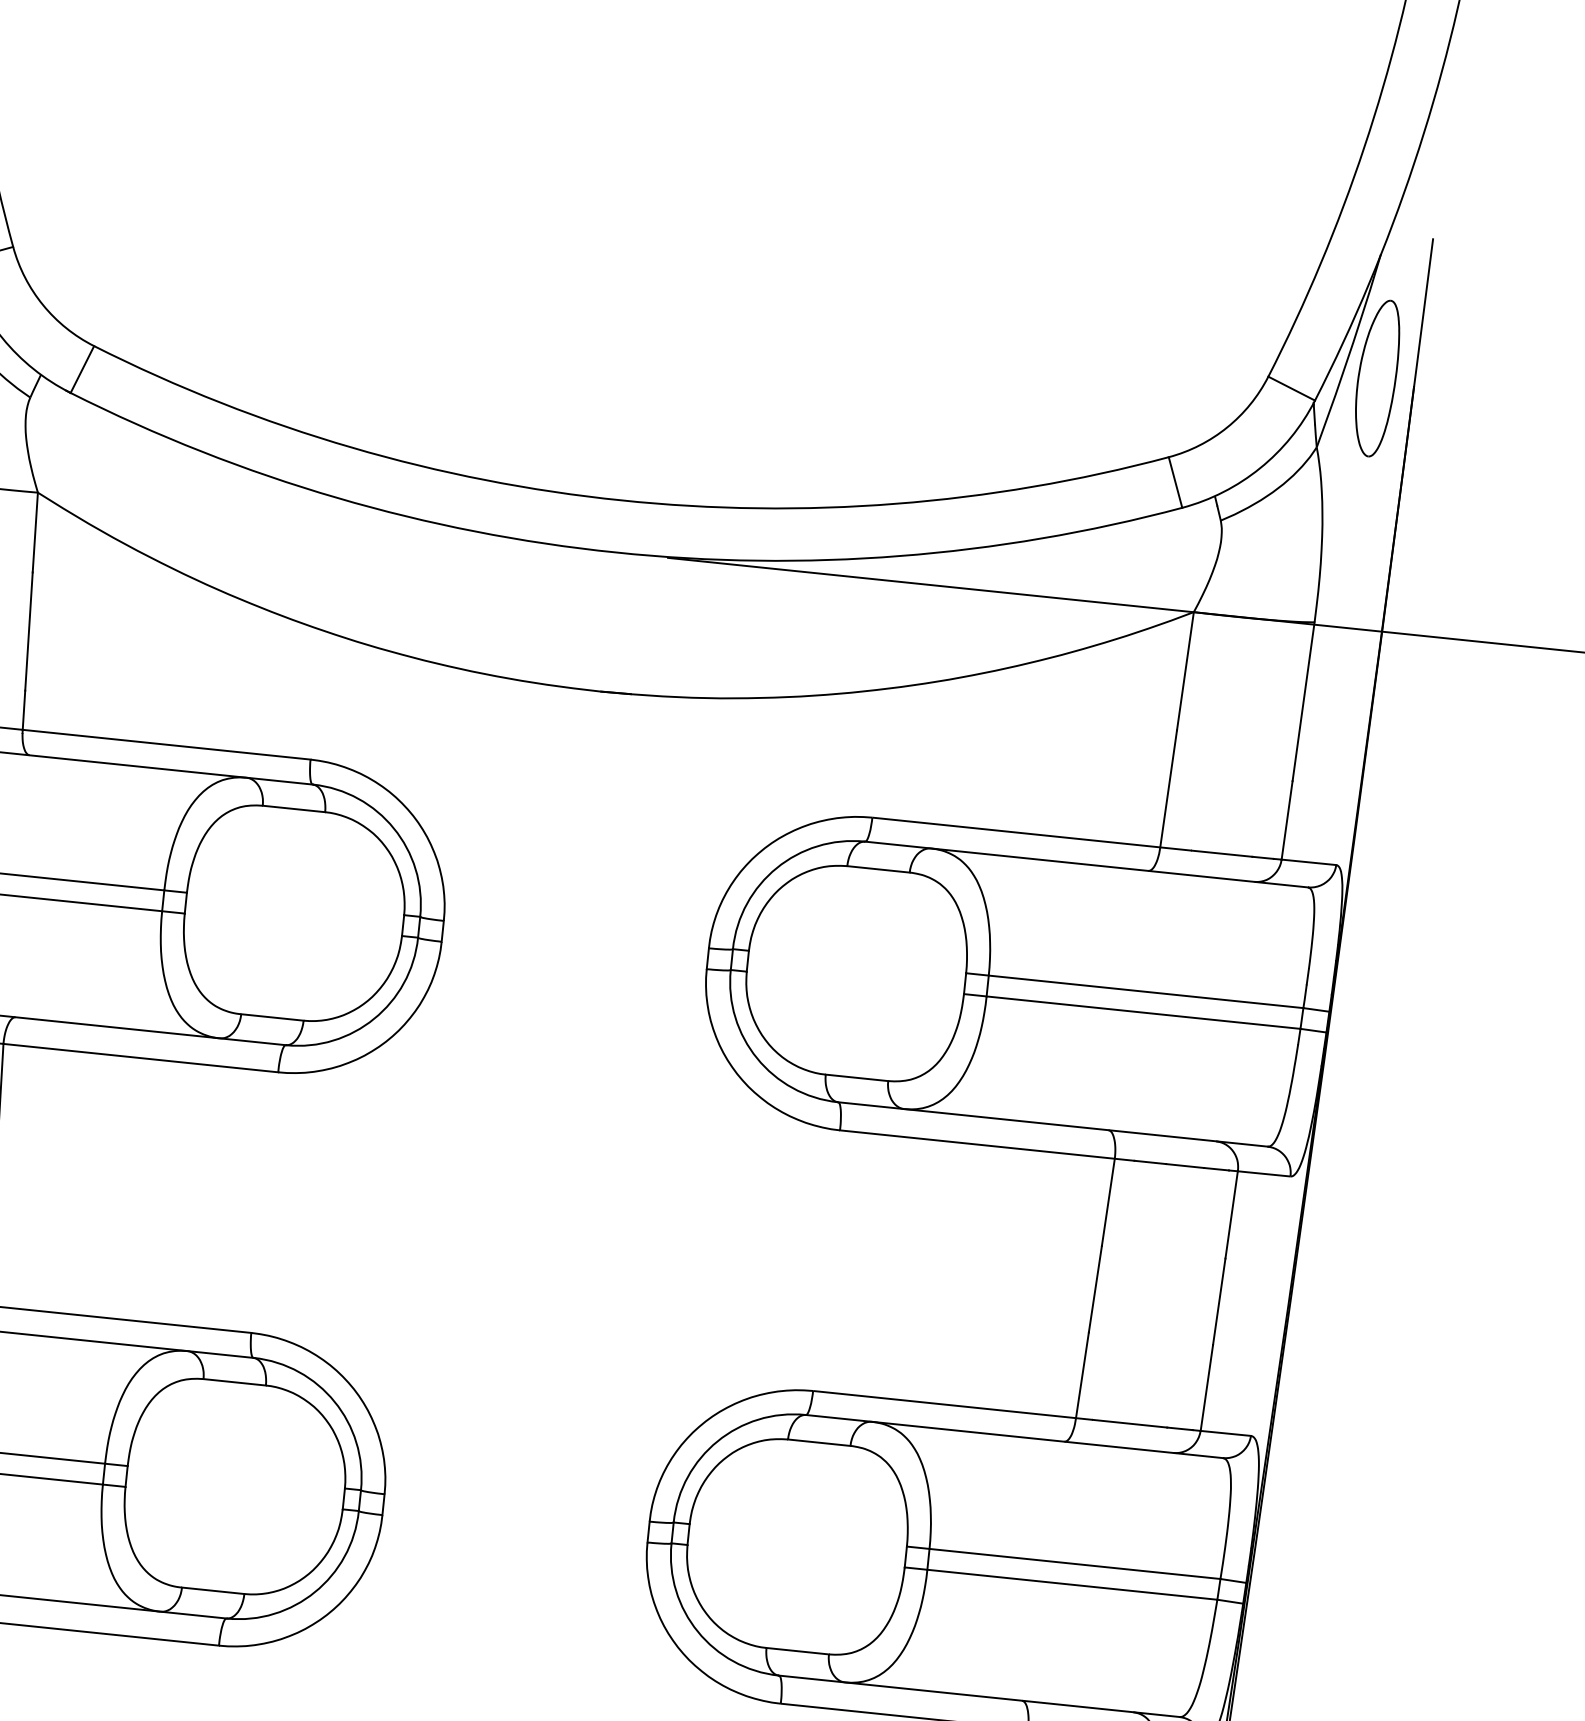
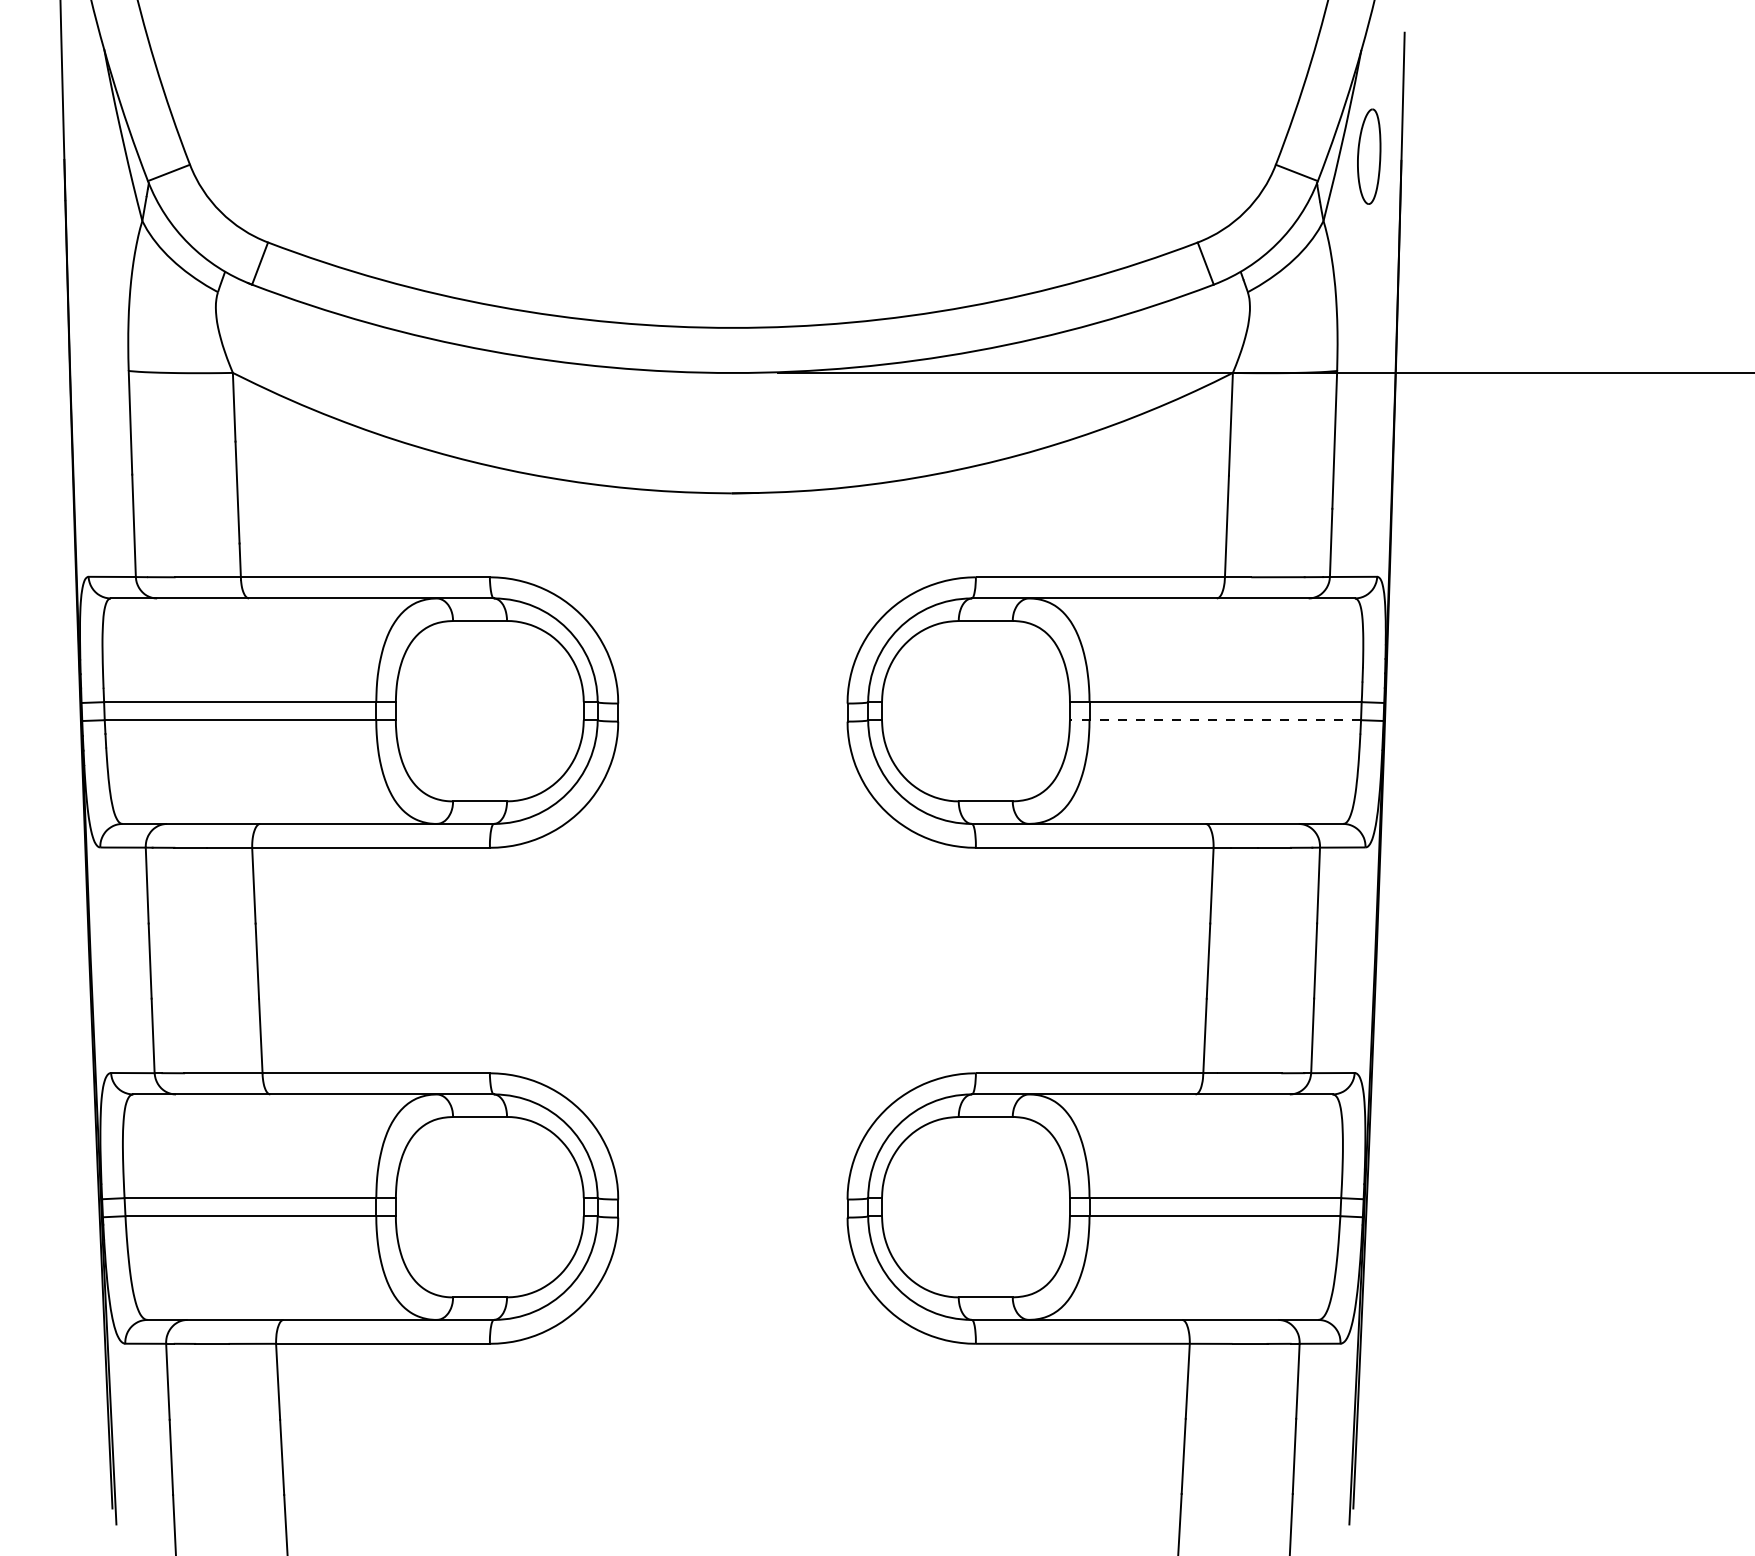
part: (1377, 378) -> (1369, 156), size x0.7
line: (1132, 1011) -> (1215, 720), solid -> dashed

